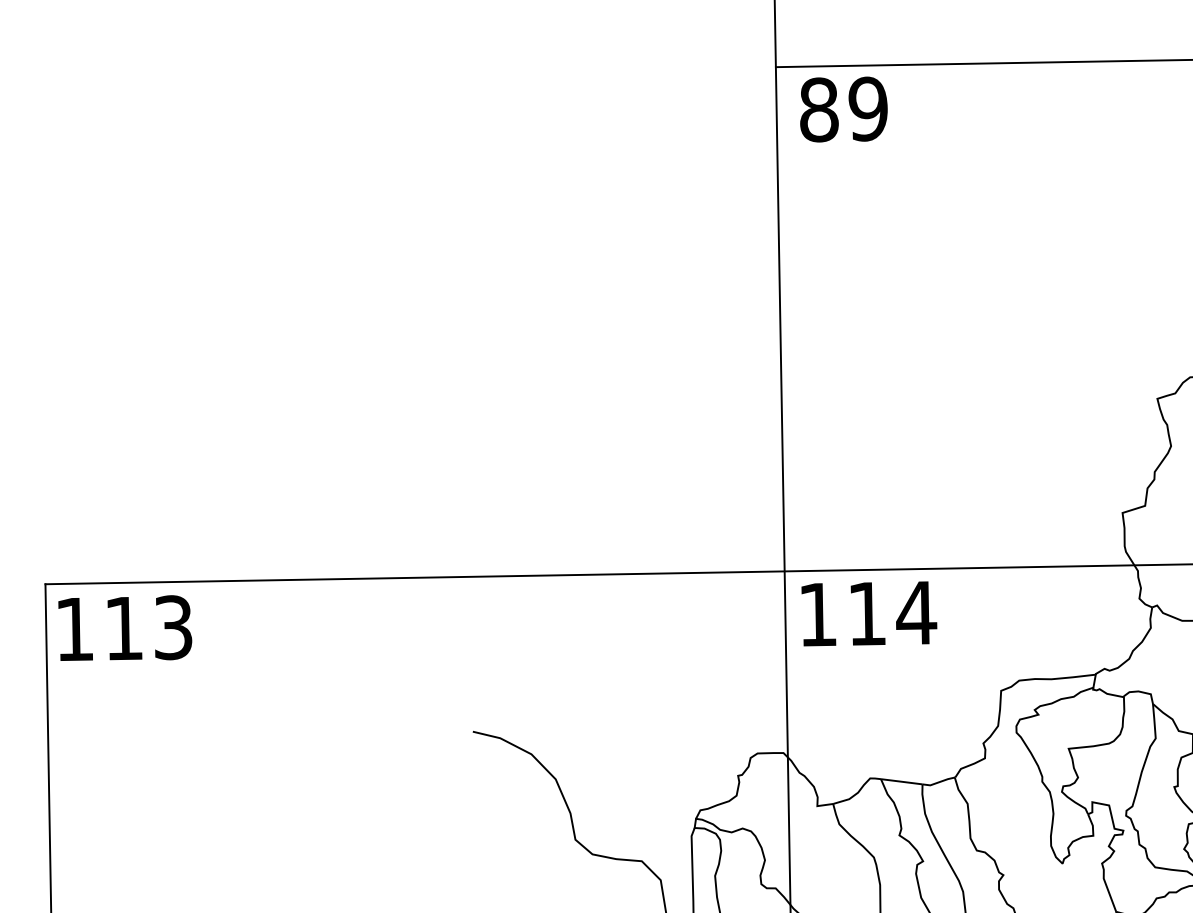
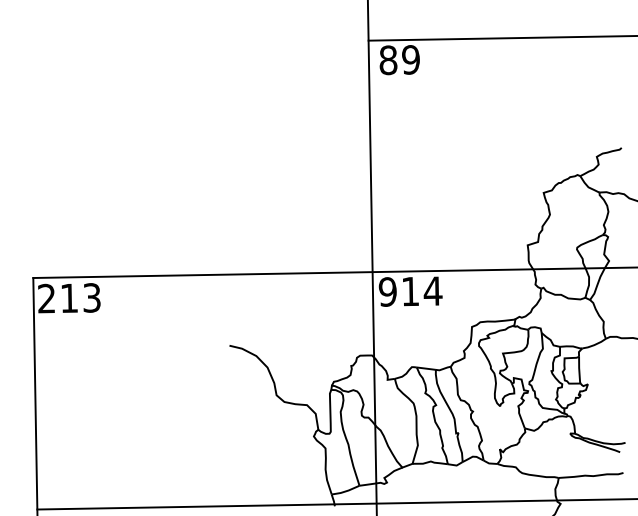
text: (817, 613) -> (387, 291), 114 -> 914
text: (74, 628) -> (46, 298), 113 -> 213

